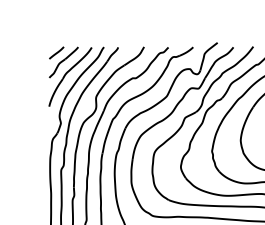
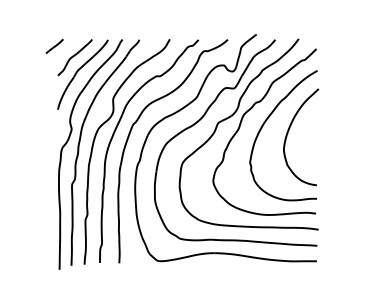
line: (56, 52) -> (54, 45), moved

